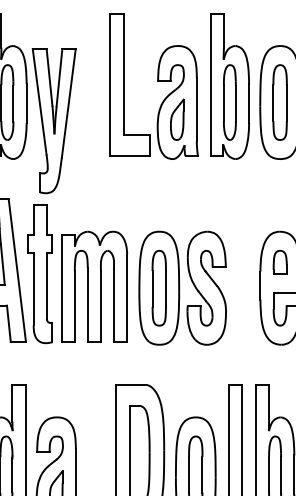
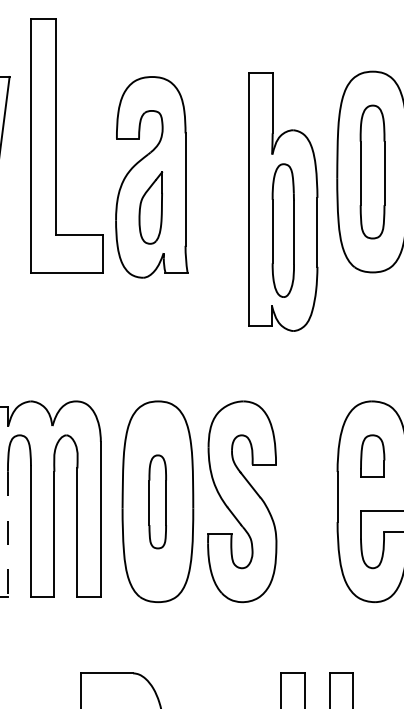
part: (157, 81) -> (115, 139), moved
part: (229, 86) -> (282, 202), moved
part: (158, 288) -> (156, 502), size x0.7
line: (74, 307) -> (7, 535), solid -> dashed

